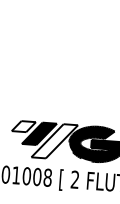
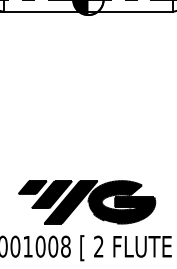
fill: (23, 126) -> (32, 187), added
fill: (54, 141) -> (70, 202), added

